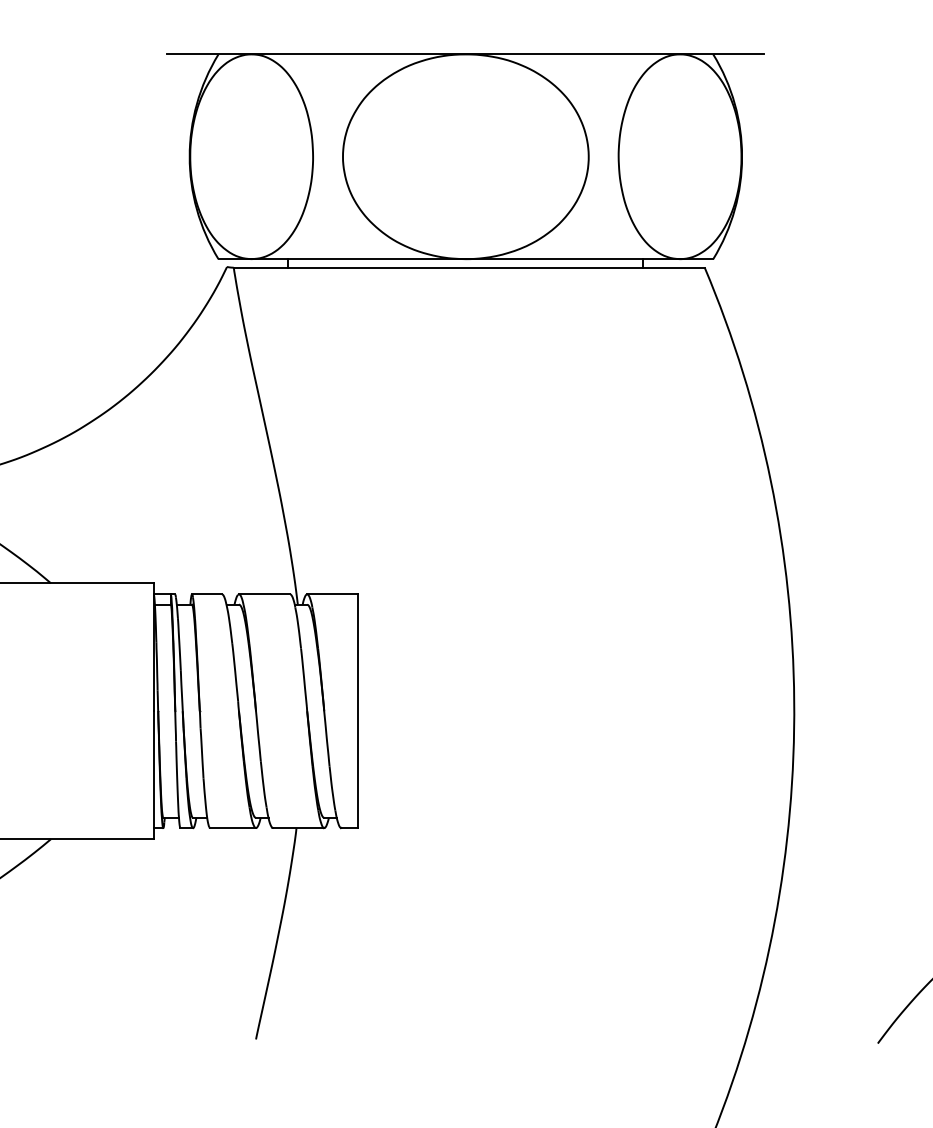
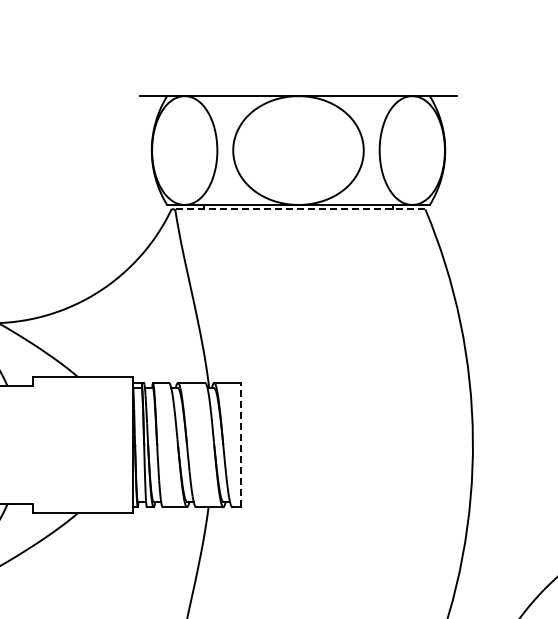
line: (467, 267) -> (299, 209), solid -> dashed
line: (358, 710) -> (241, 444), solid -> dashed

